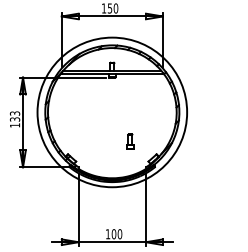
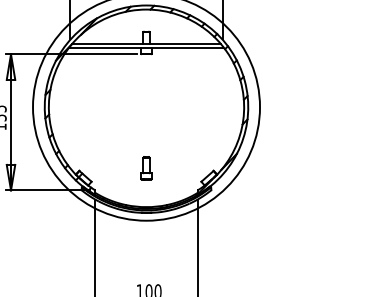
part: (130, 141) -> (146, 168), moved

